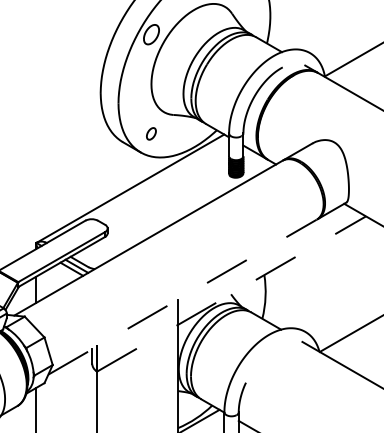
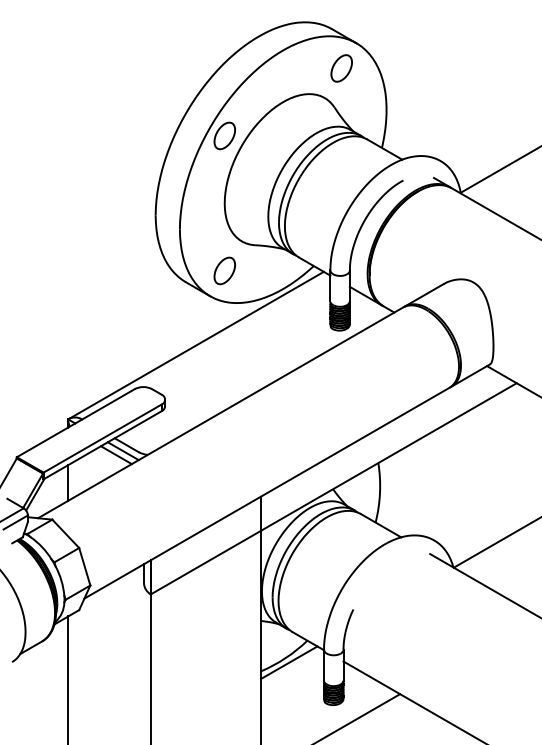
part: (151, 133) -> (224, 270), size x1.67
line: (232, 293) -> (334, 488), dashed -> solid
line: (182, 297) -> (266, 493), dashed -> solid

